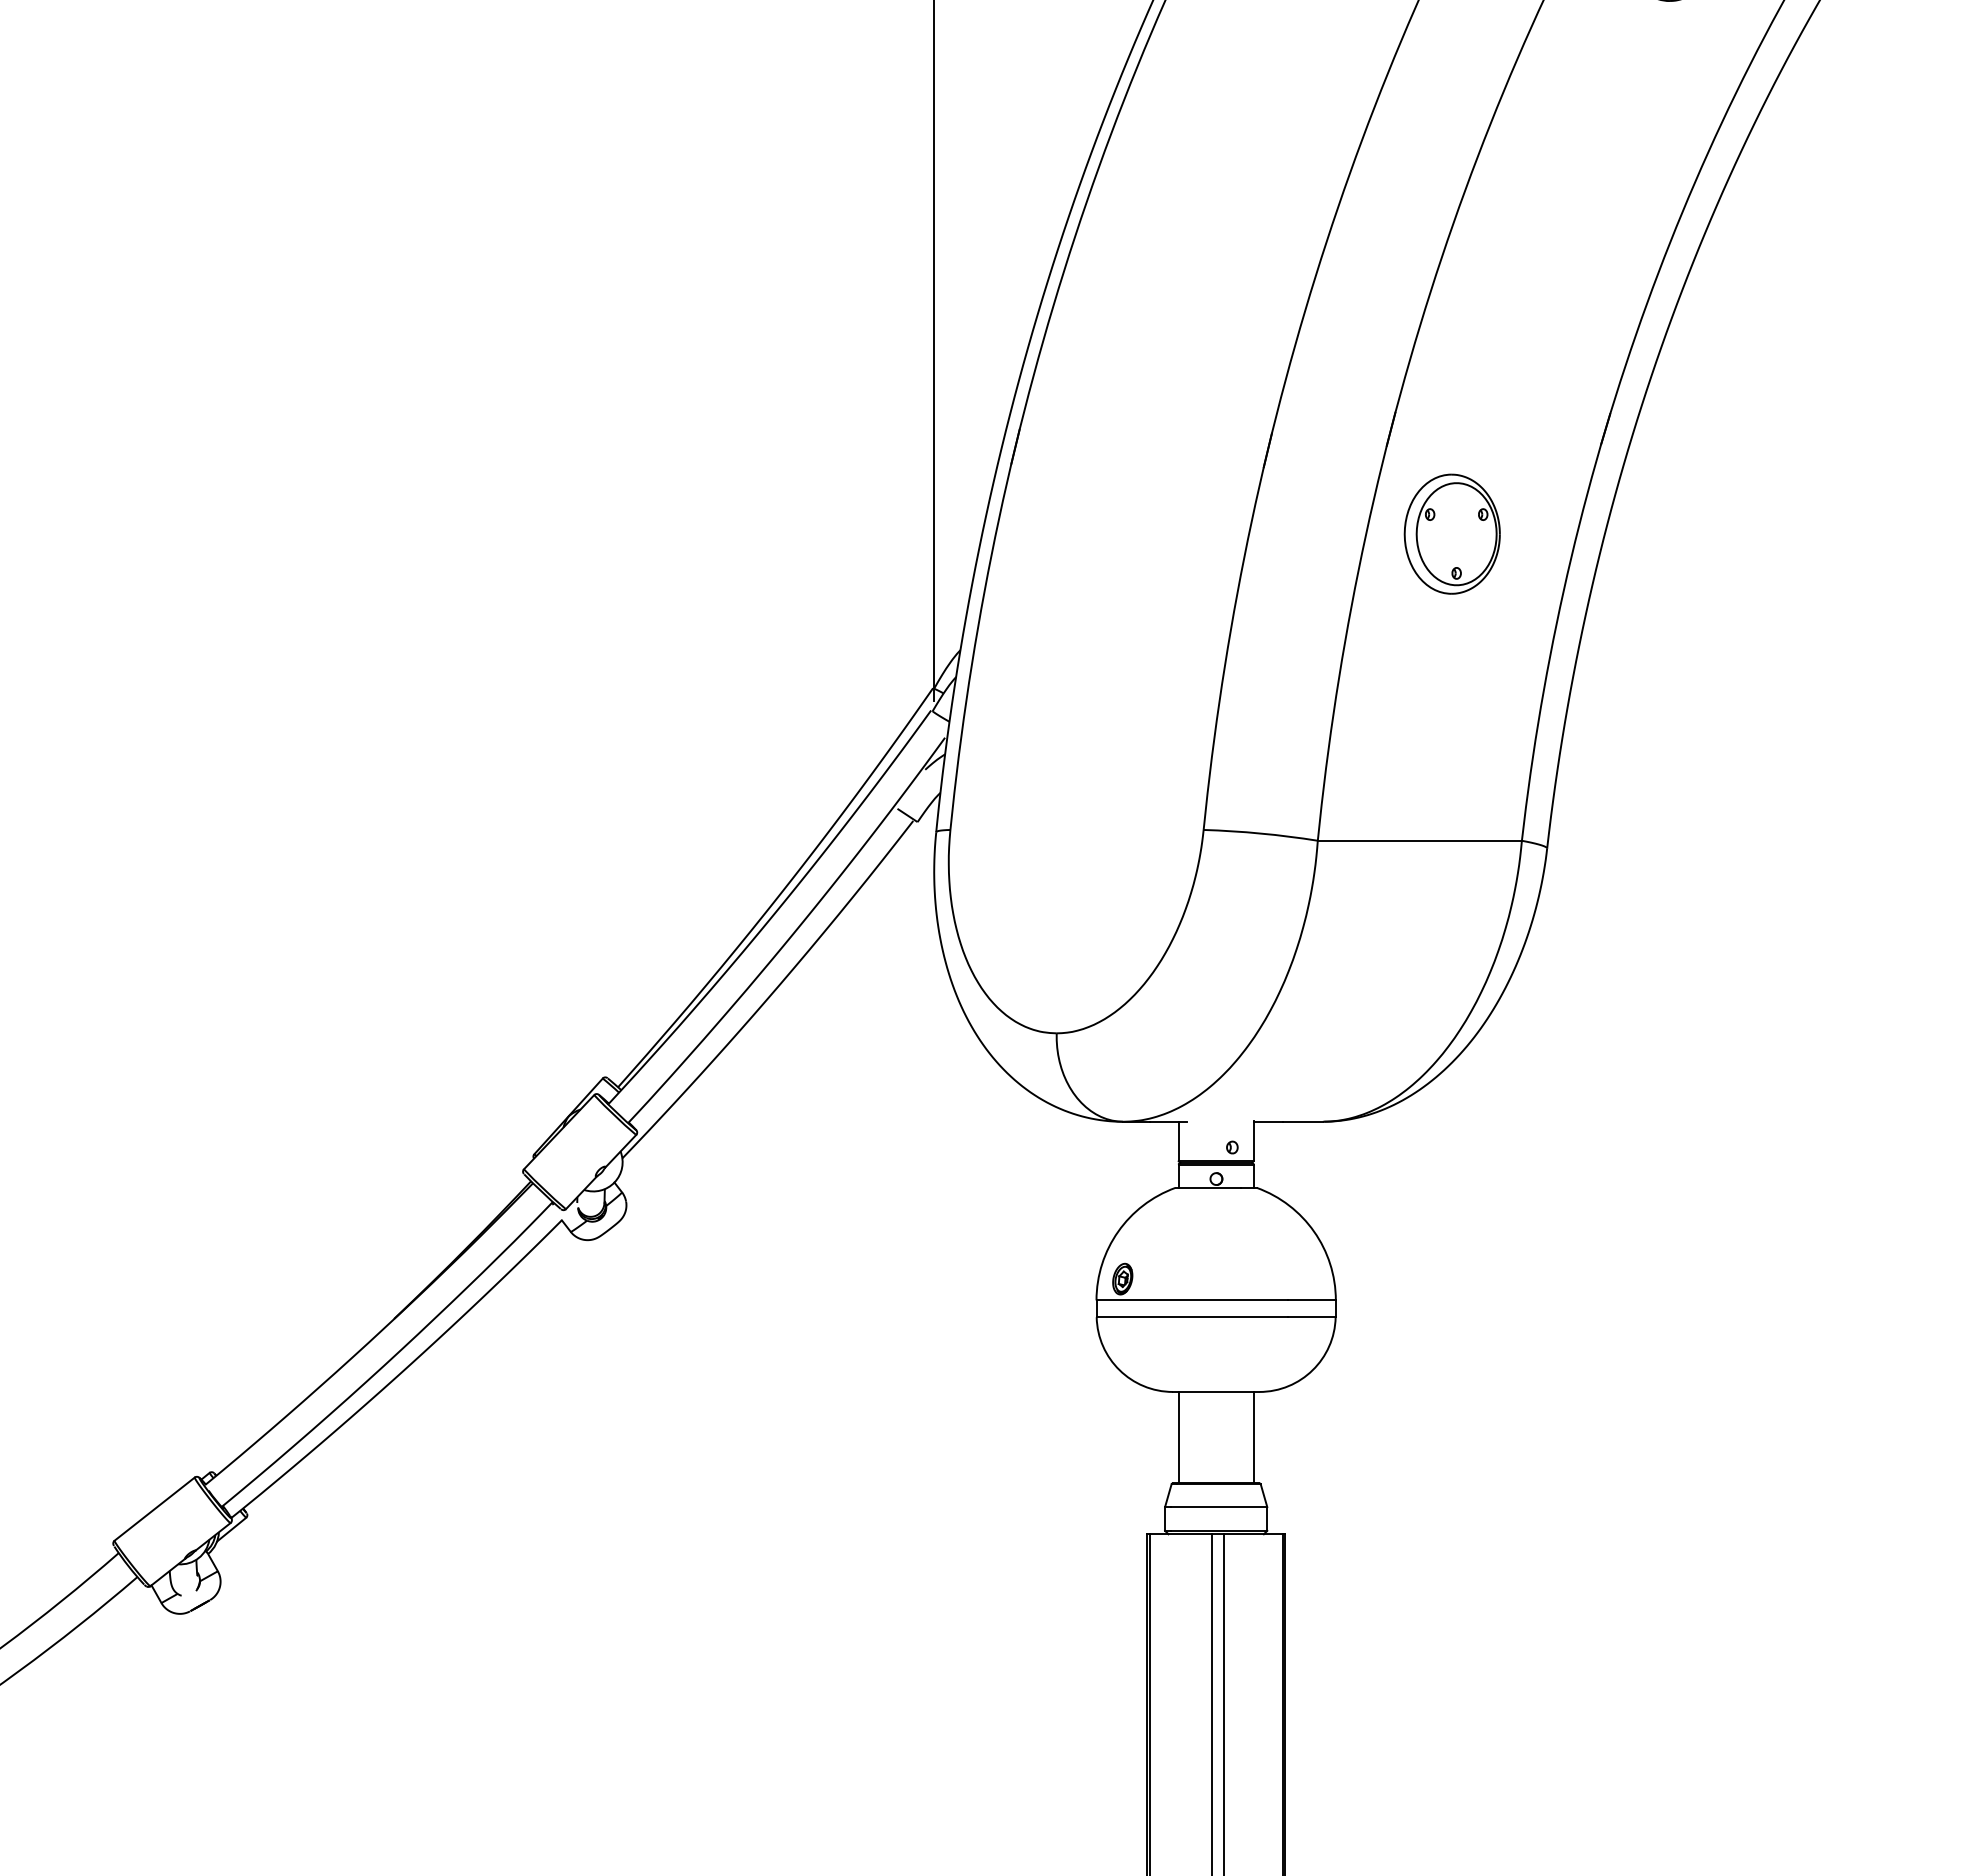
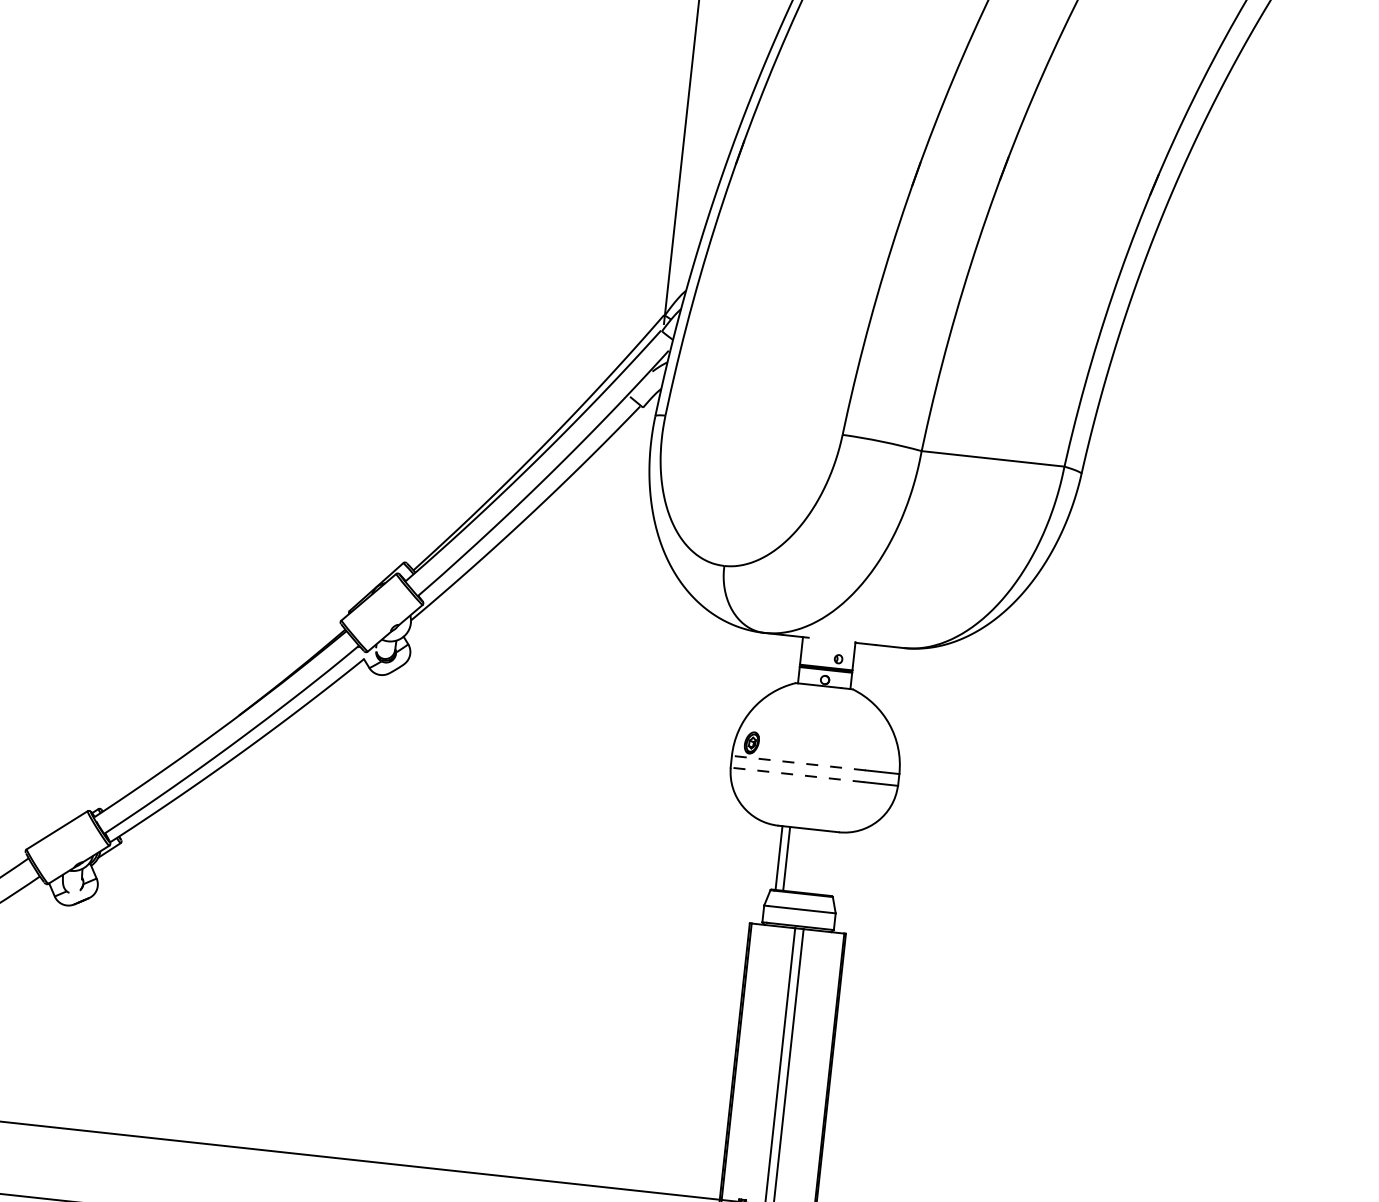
part: (1451, 533) -> (1038, 246), removed
line: (1192, 1300) -> (799, 763), solid -> dashed
line: (1192, 1317) -> (797, 775), solid -> dashed
line: (1253, 1437) -> (786, 858), moved

